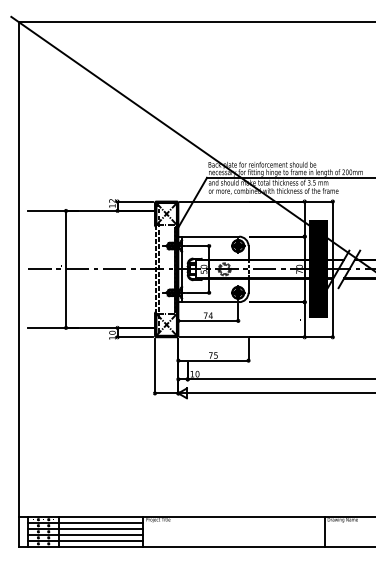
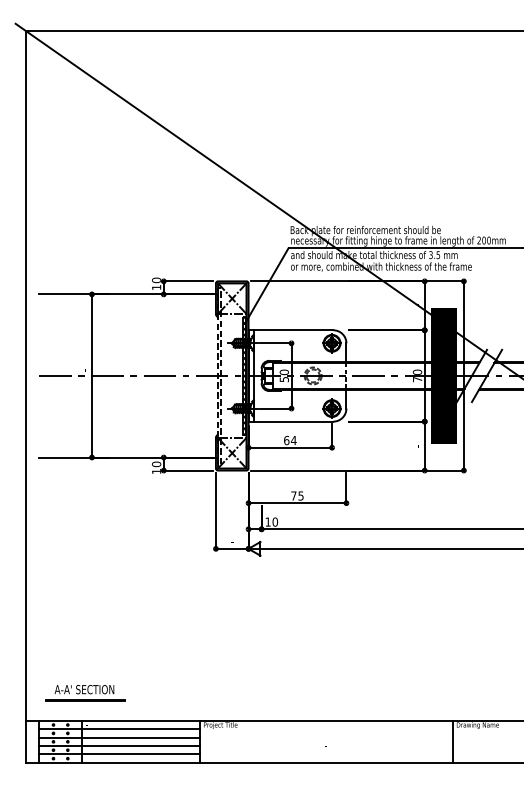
text: (112, 200) -> (156, 280), 12 -> 10
text: (205, 315) -> (286, 440), 74 -> 64
part: (61, 497) -> (85, 693), added

